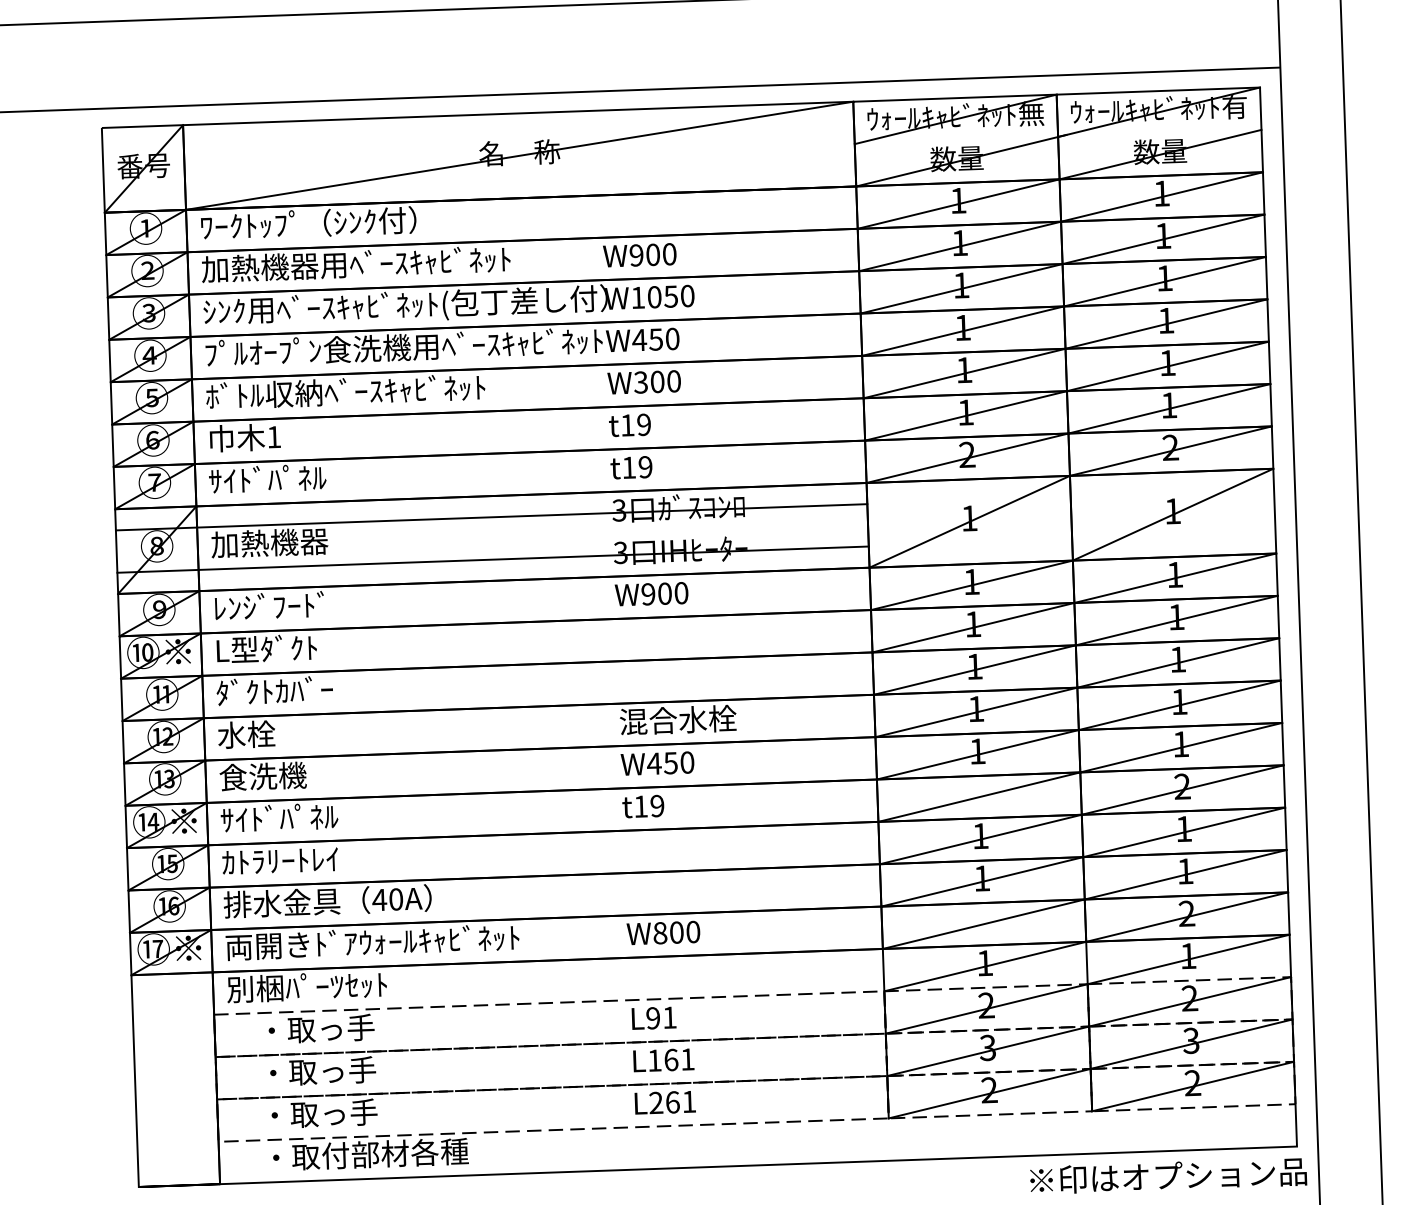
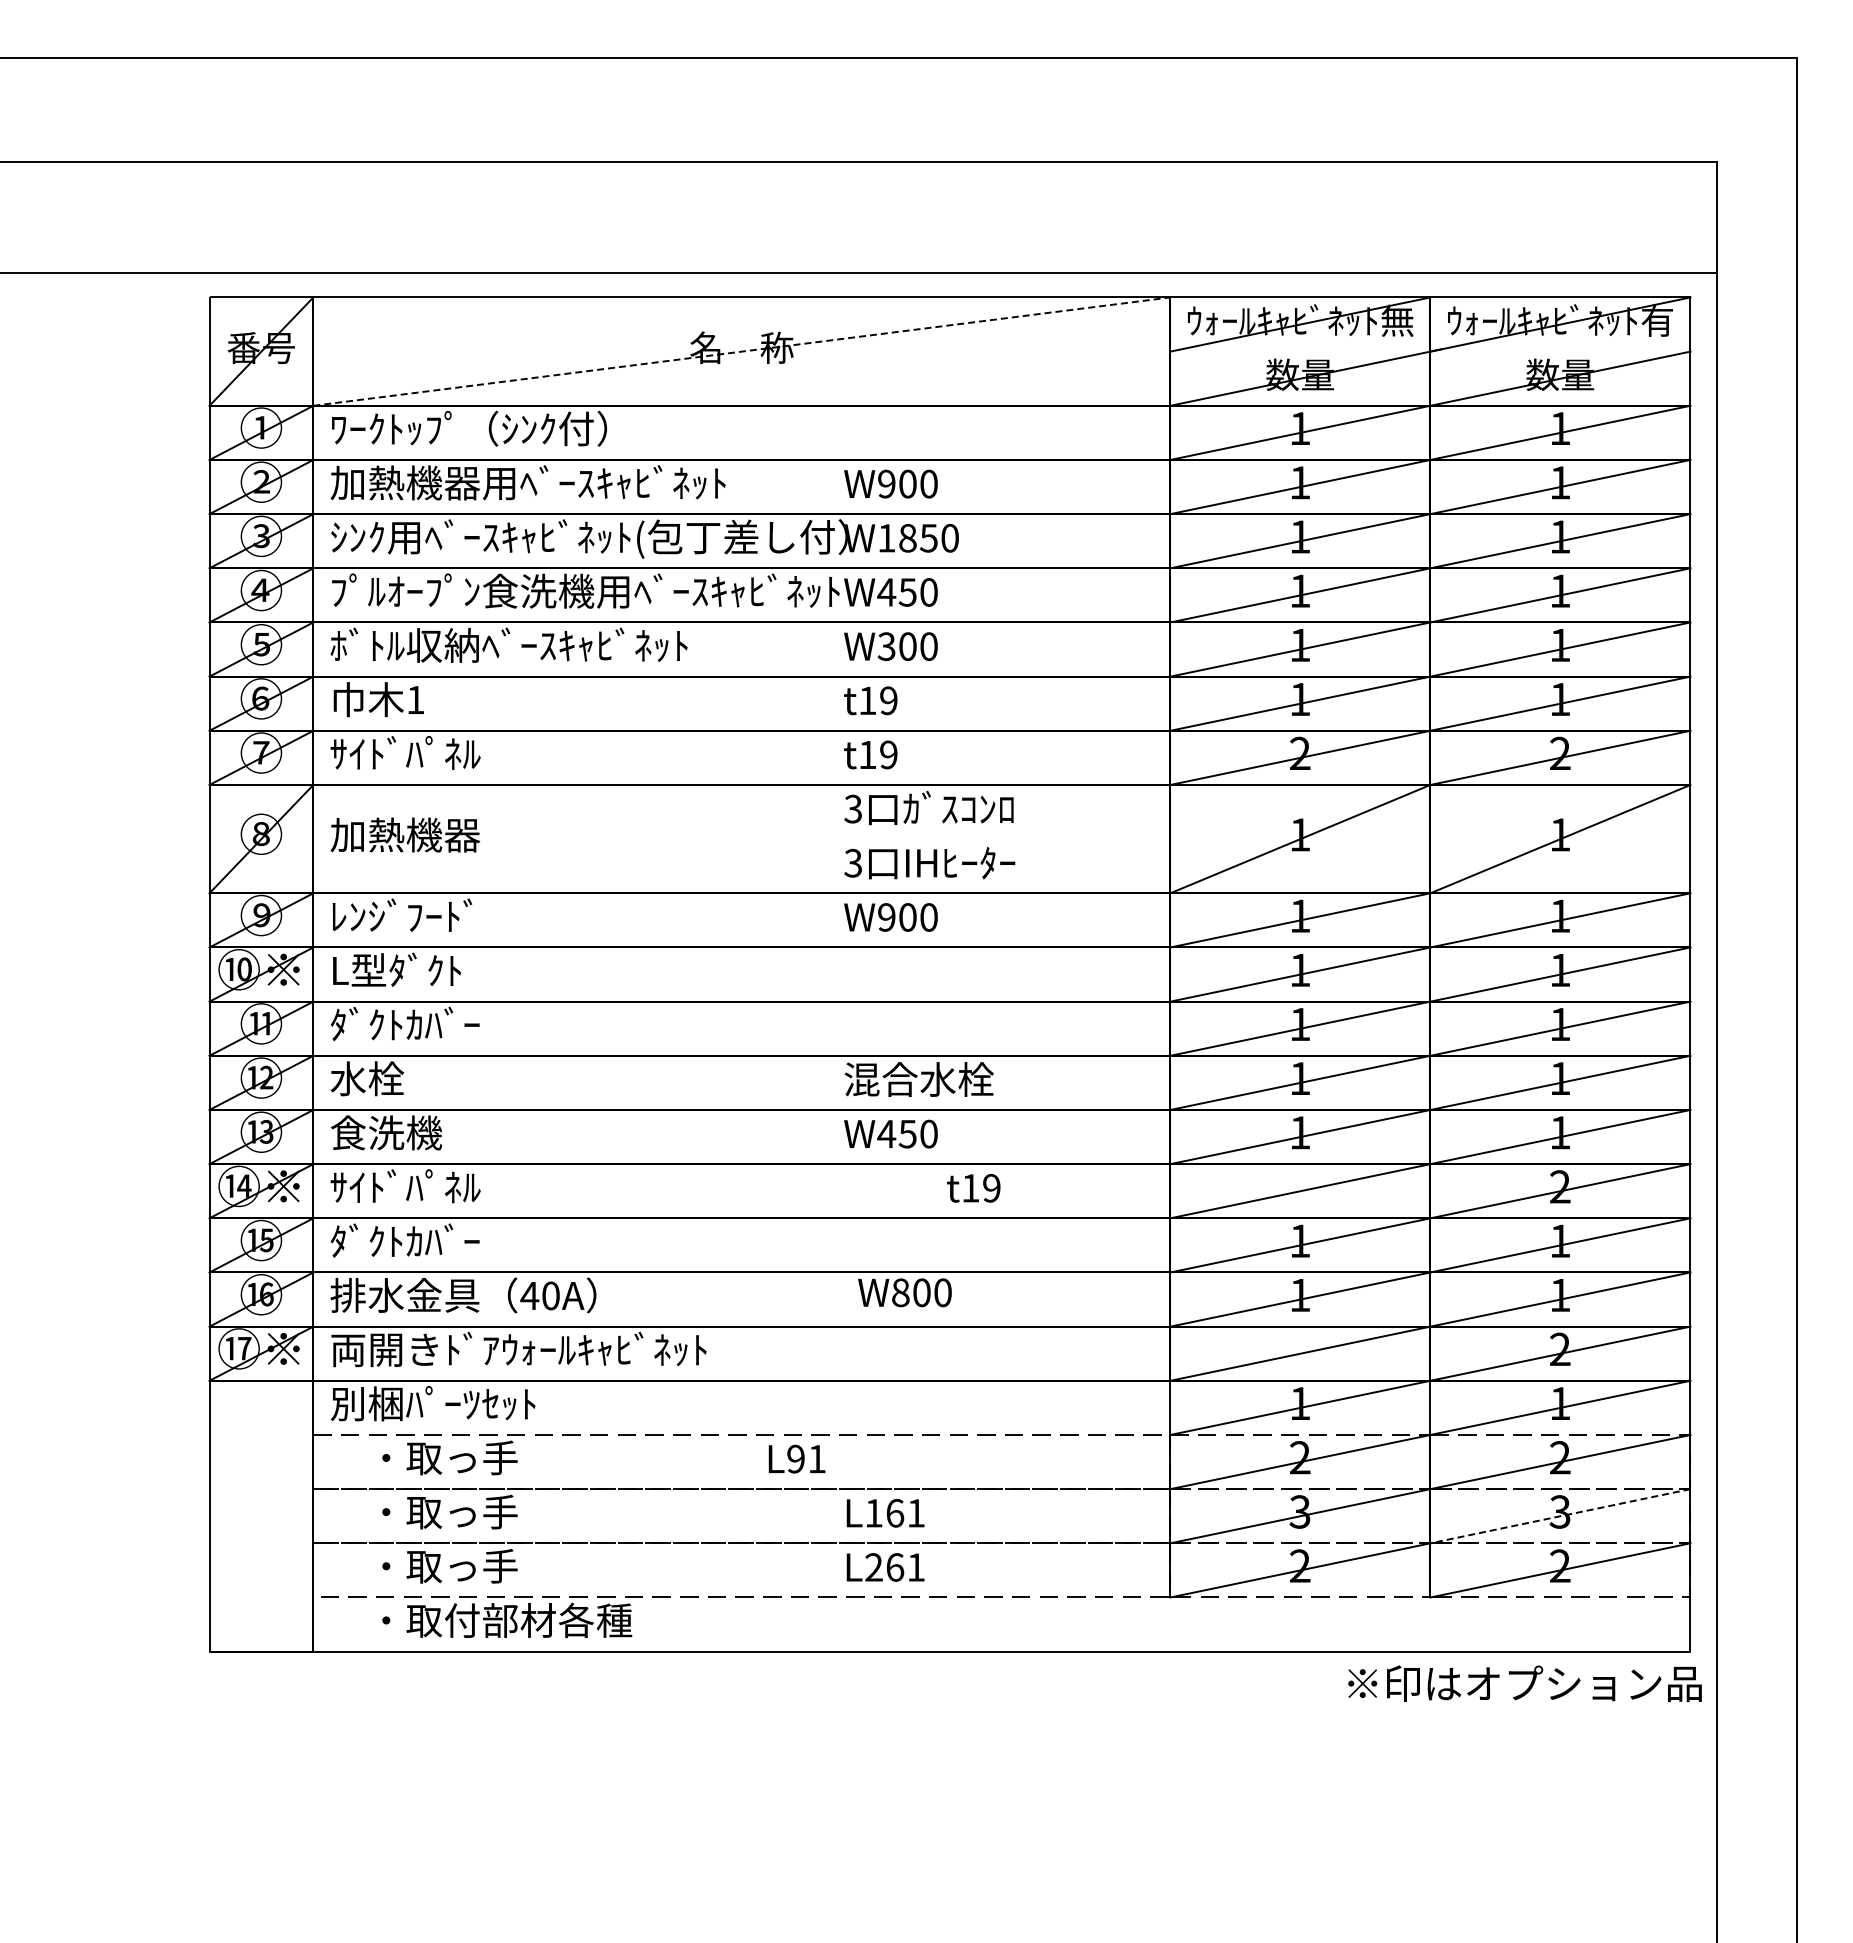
line: (519, 155) -> (741, 351), solid -> dashed
text: (654, 297) -> (907, 538), W1050 -> W1850
line: (491, 517) -> (689, 812), removed
line: (492, 559) -> (689, 866), removed
text: (643, 806) -> (973, 1188), moved
text: (280, 860) -> (404, 1240), ｶﾄﾗﾘｰﾄﾚｲ -> ﾀﾞｸﾄｶﾊﾞｰ
text: (663, 932) -> (904, 1292), moved
text: (653, 1017) -> (796, 1458), moved
line: (1191, 1044) -> (1560, 1516), solid -> dashed

